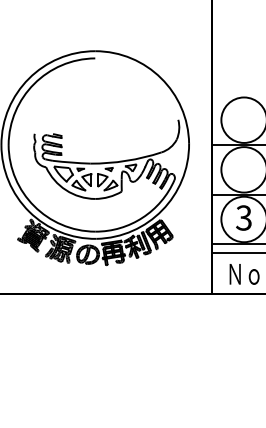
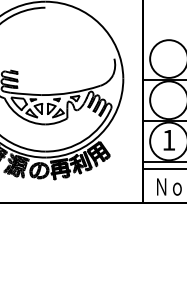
text: (243, 217) -> (168, 139), 3 -> 1

